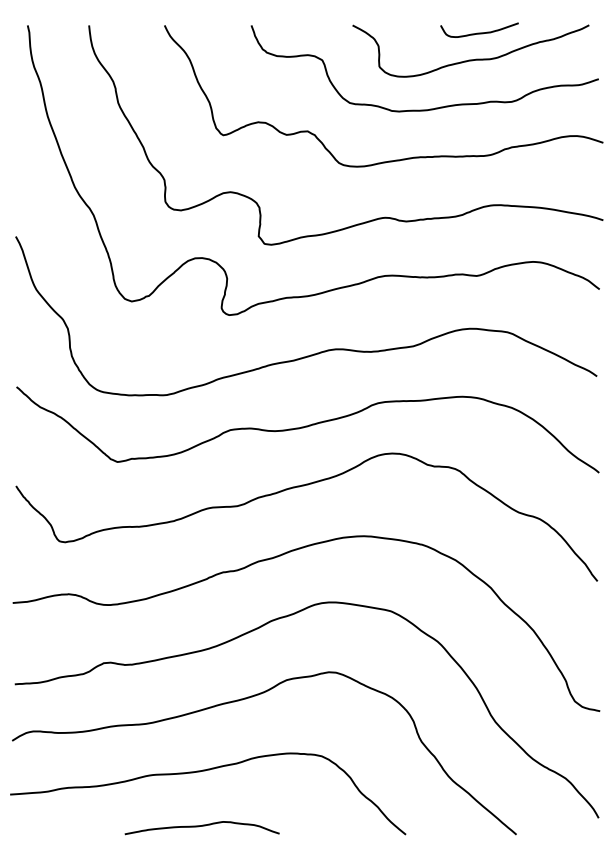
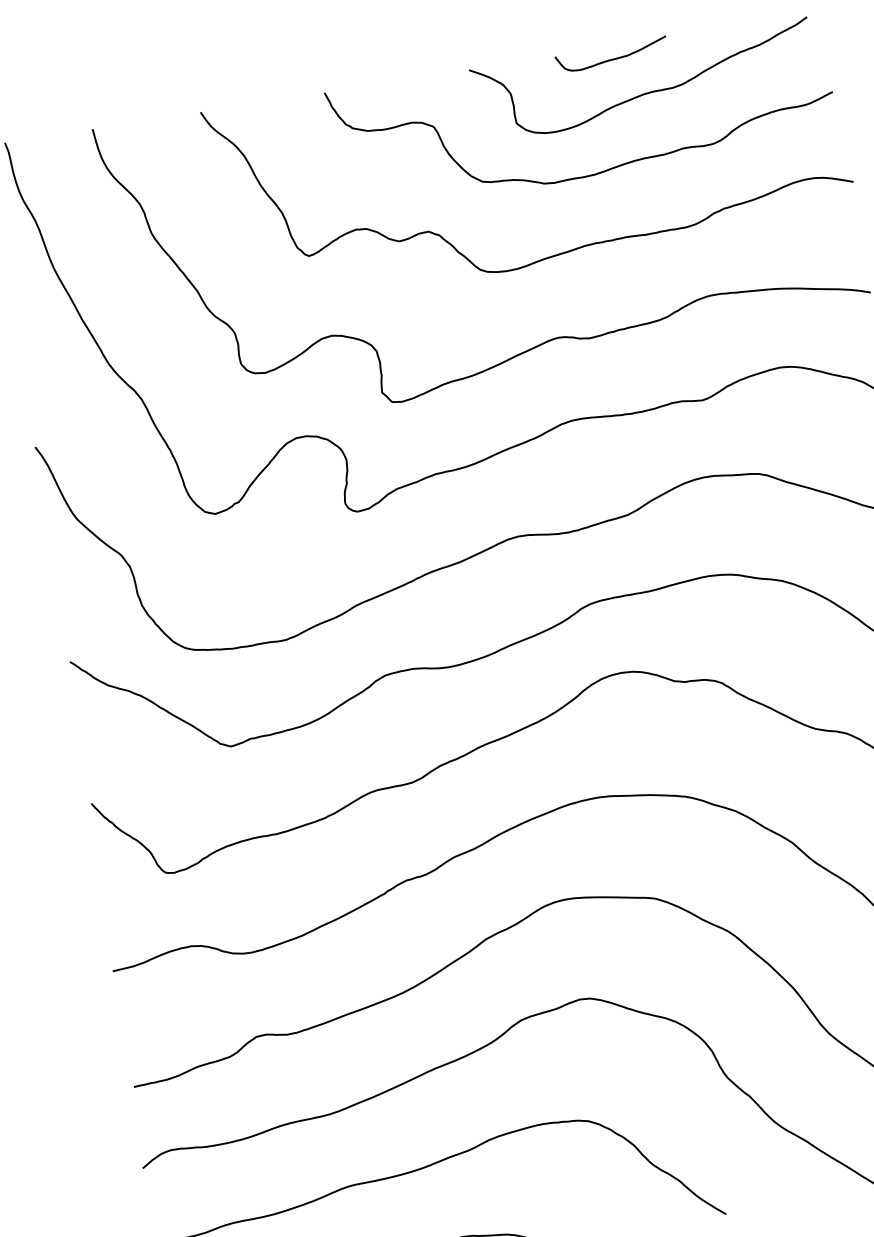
curve: (479, 32) -> (611, 58), moved

